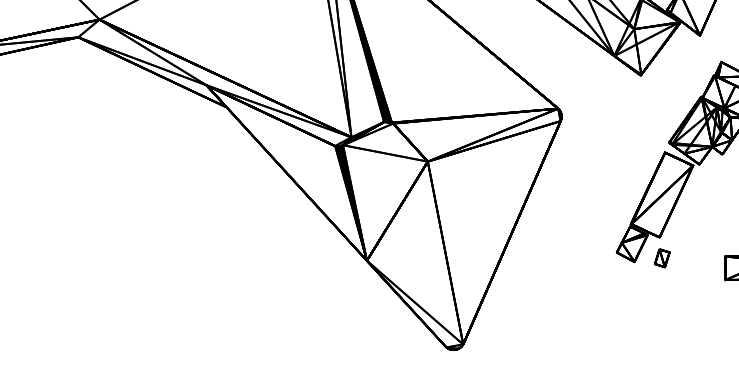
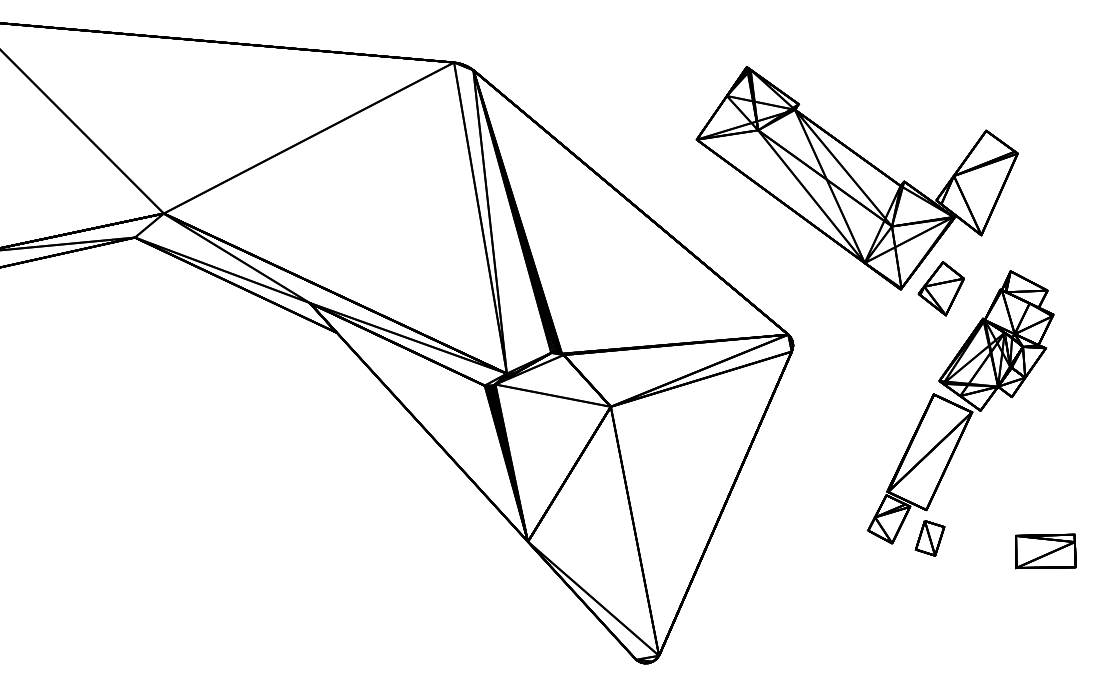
part: (669, 74) -> (940, 288), added
part: (661, 258) -> (929, 538), size x1.43

